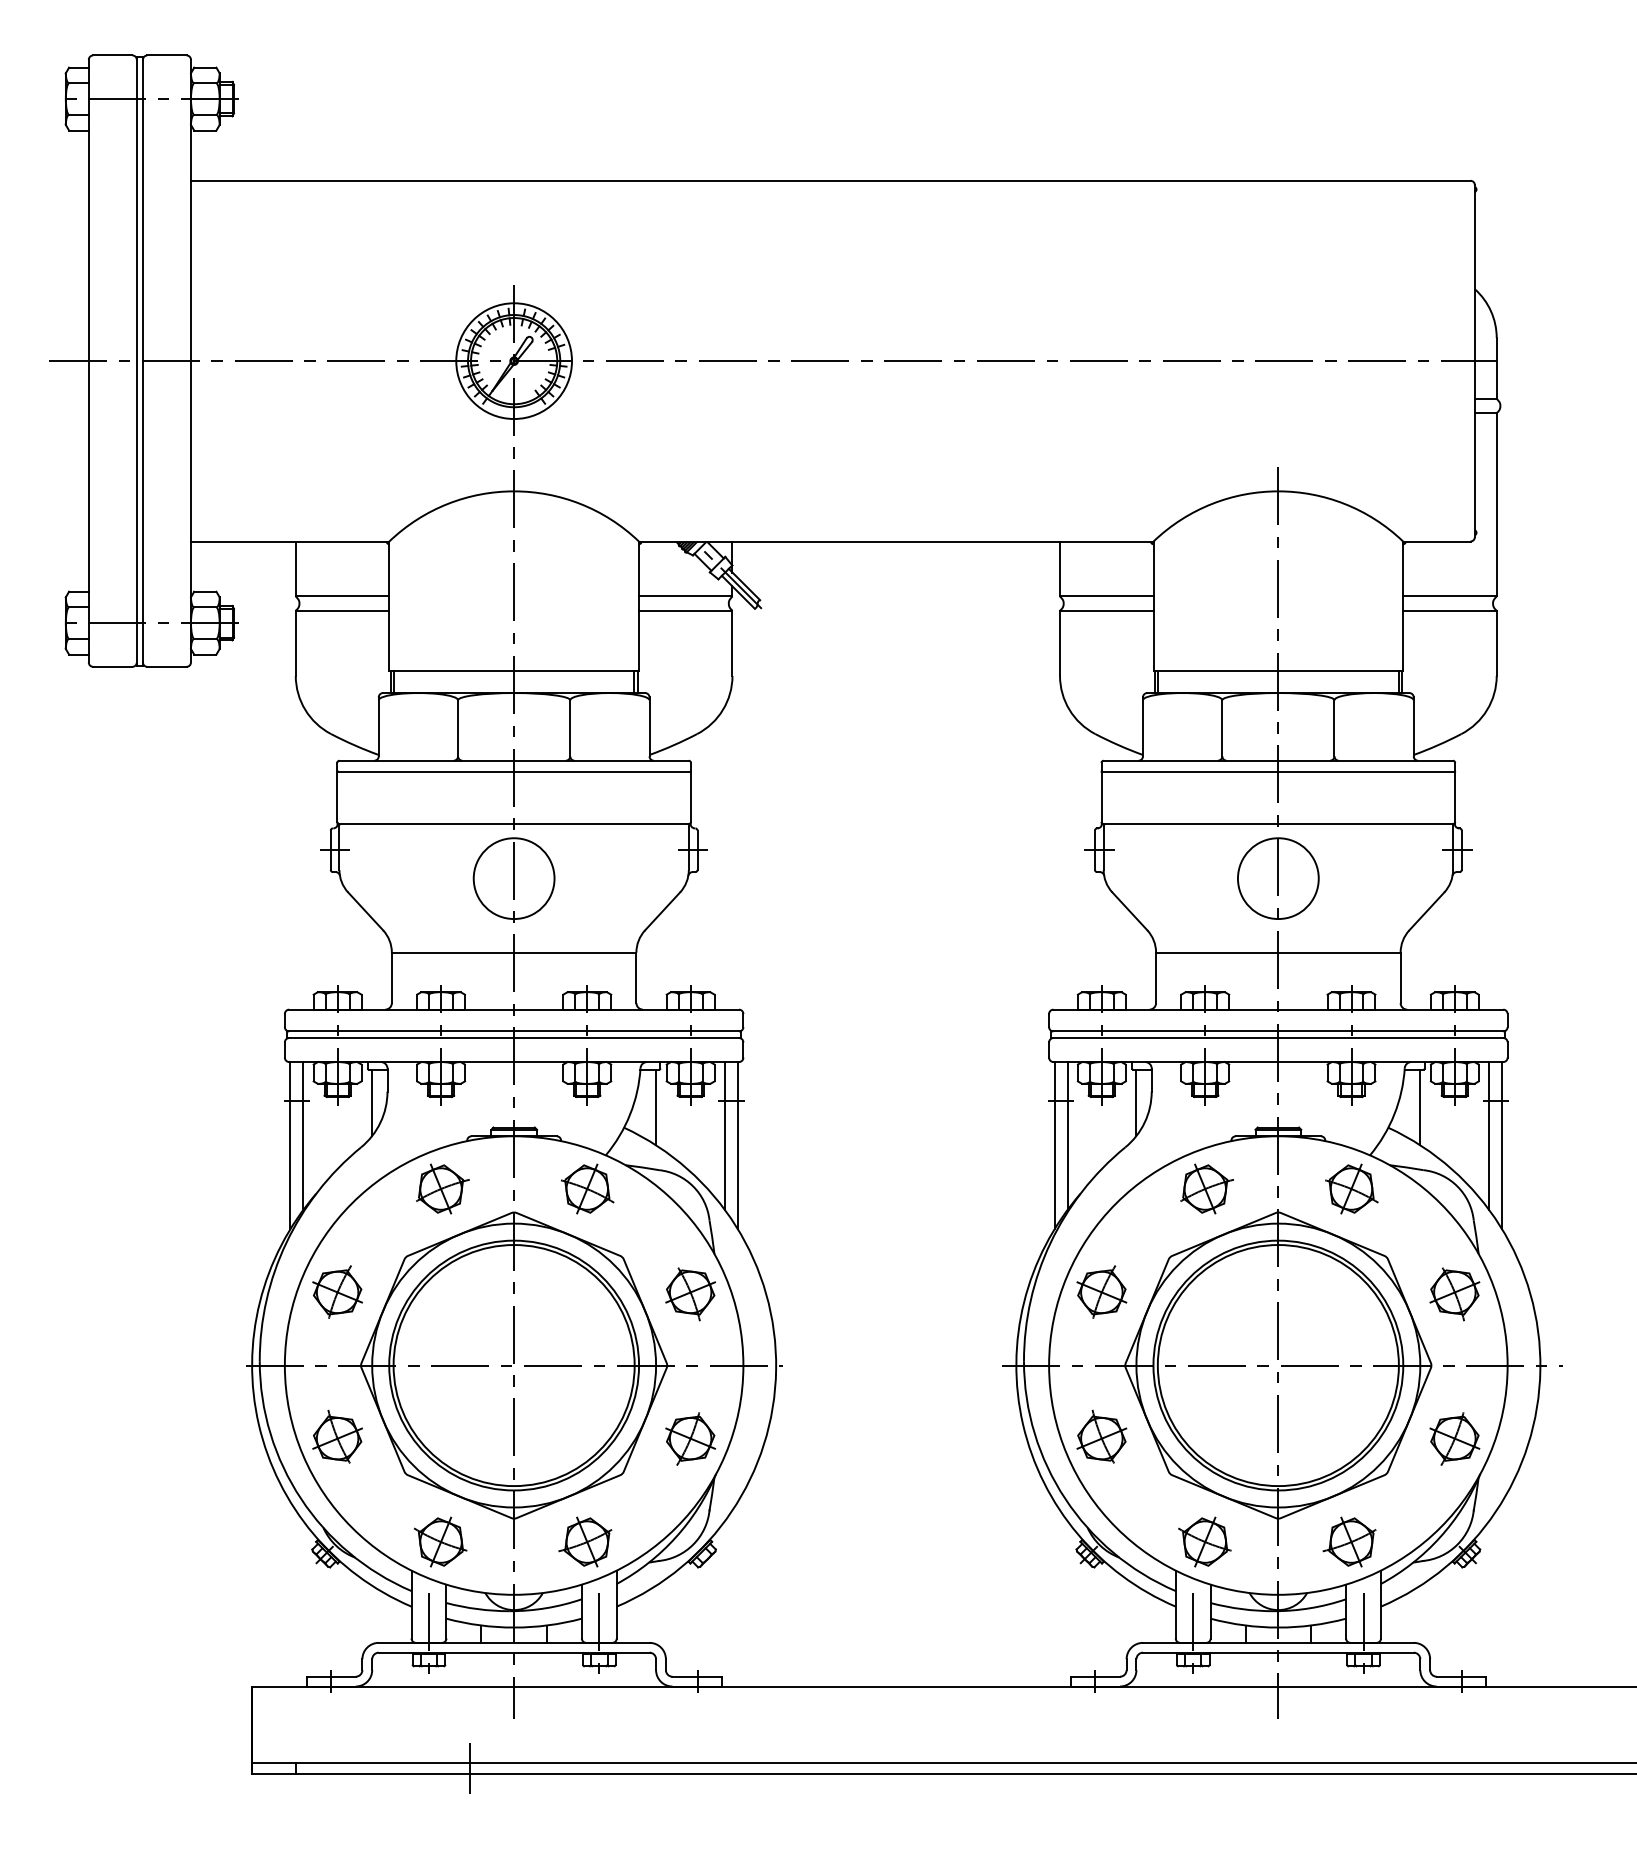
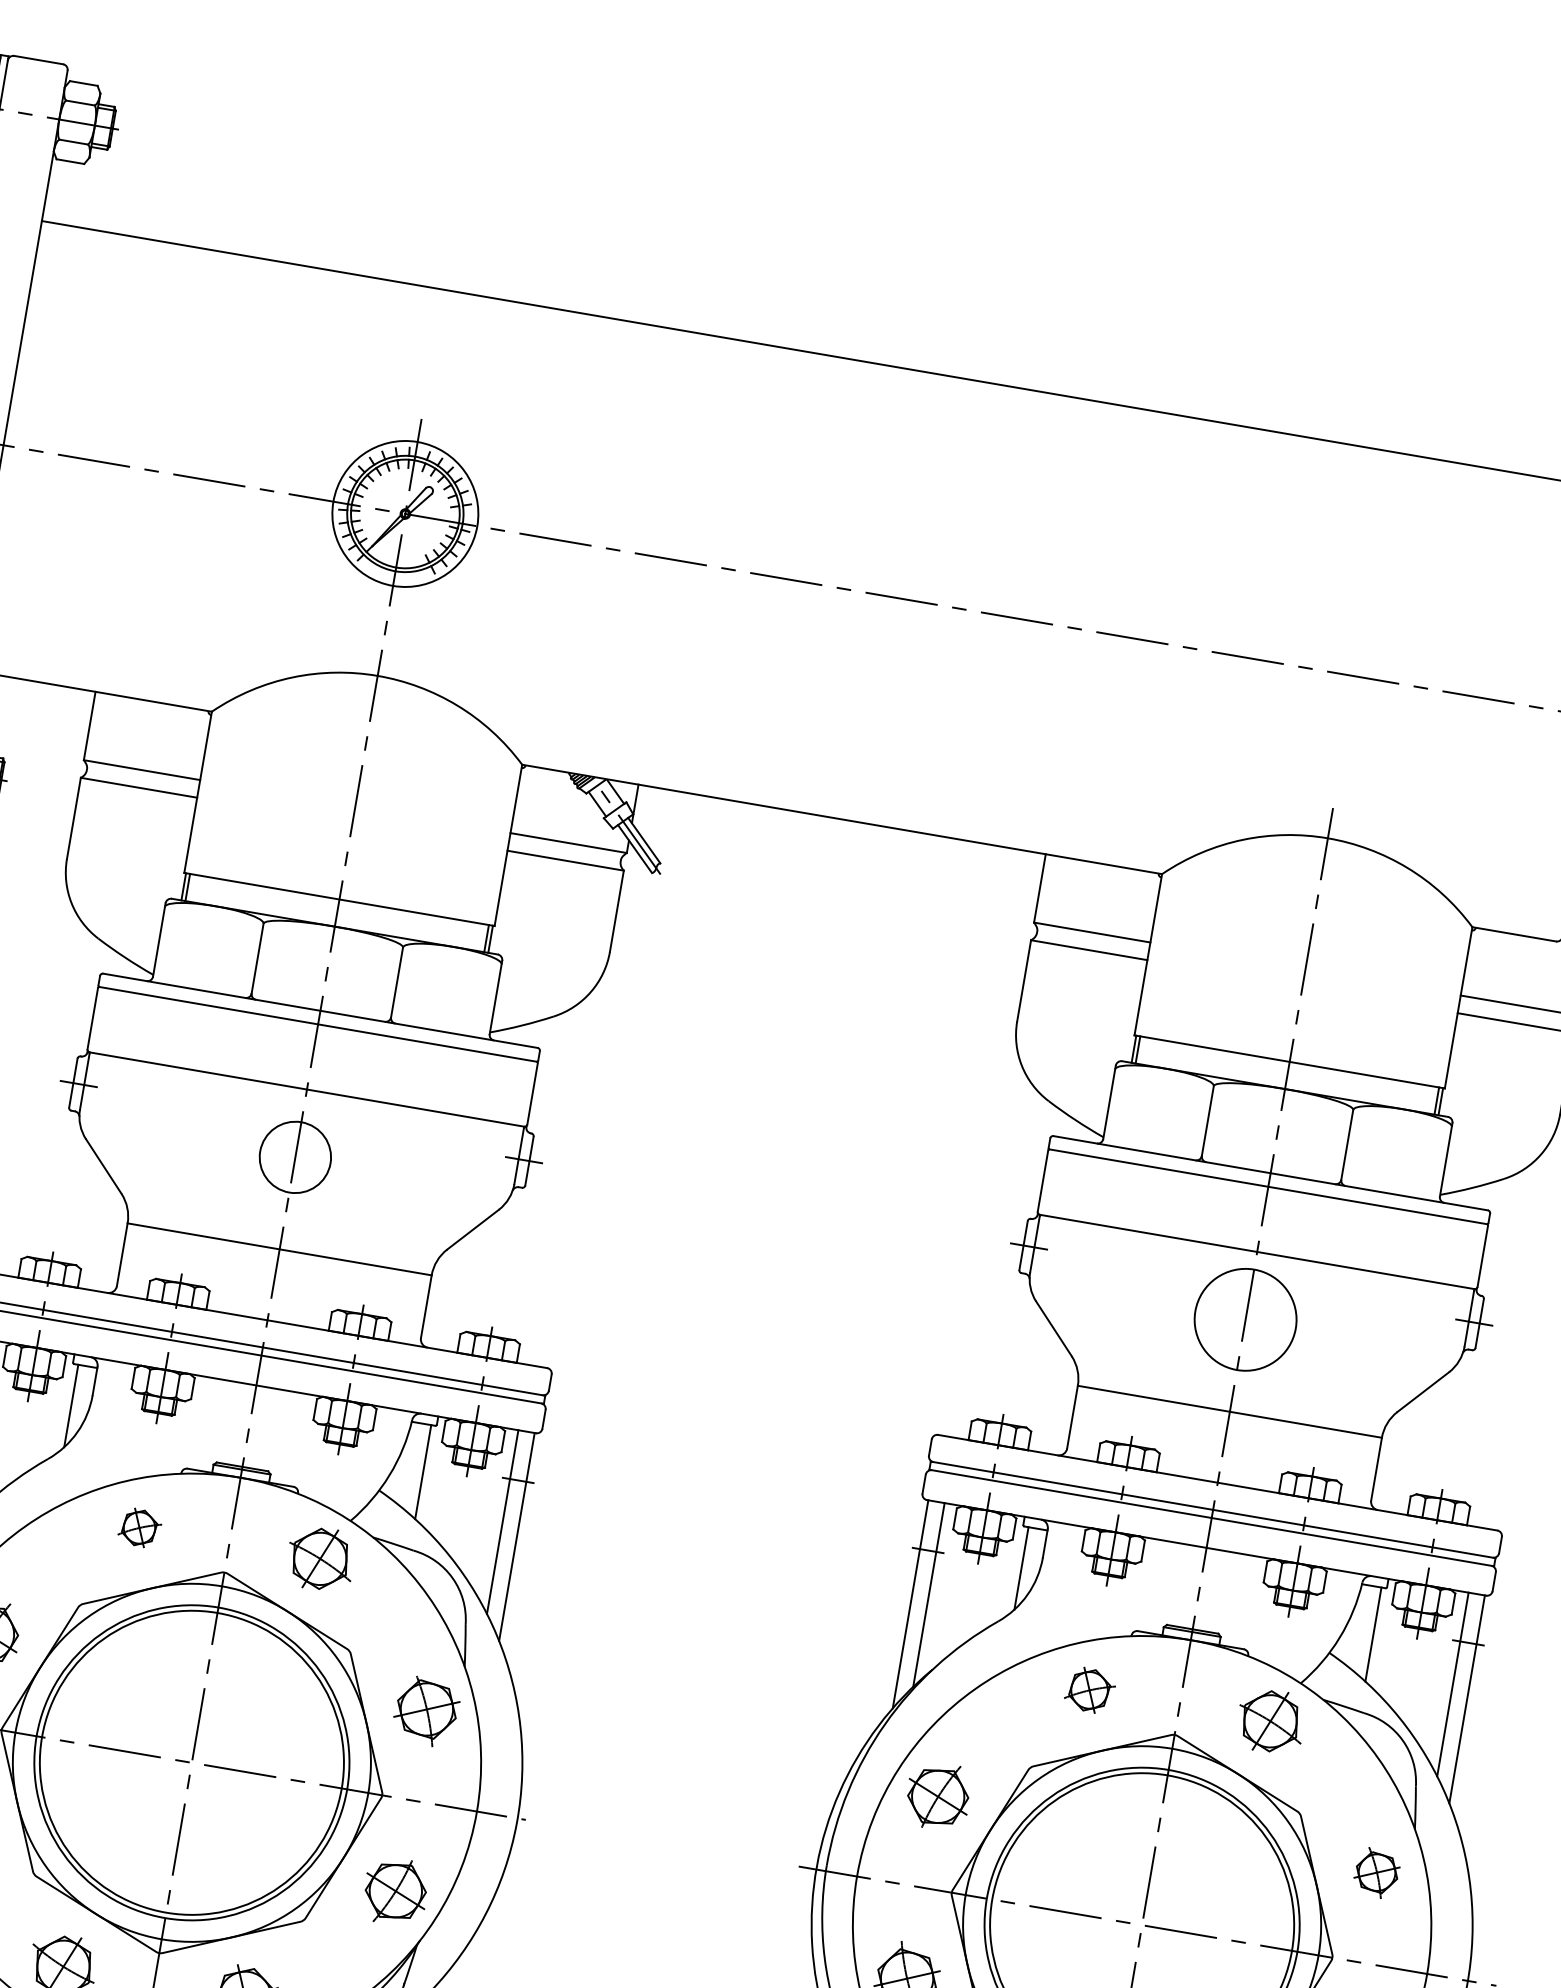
circle: (513, 878) -> (294, 1157), size x0.7
part: (442, 1188) -> (140, 1527), size x0.6
part: (1207, 1188) -> (1091, 1690), size x0.7
part: (1454, 1294) -> (1376, 1874), size x0.7

